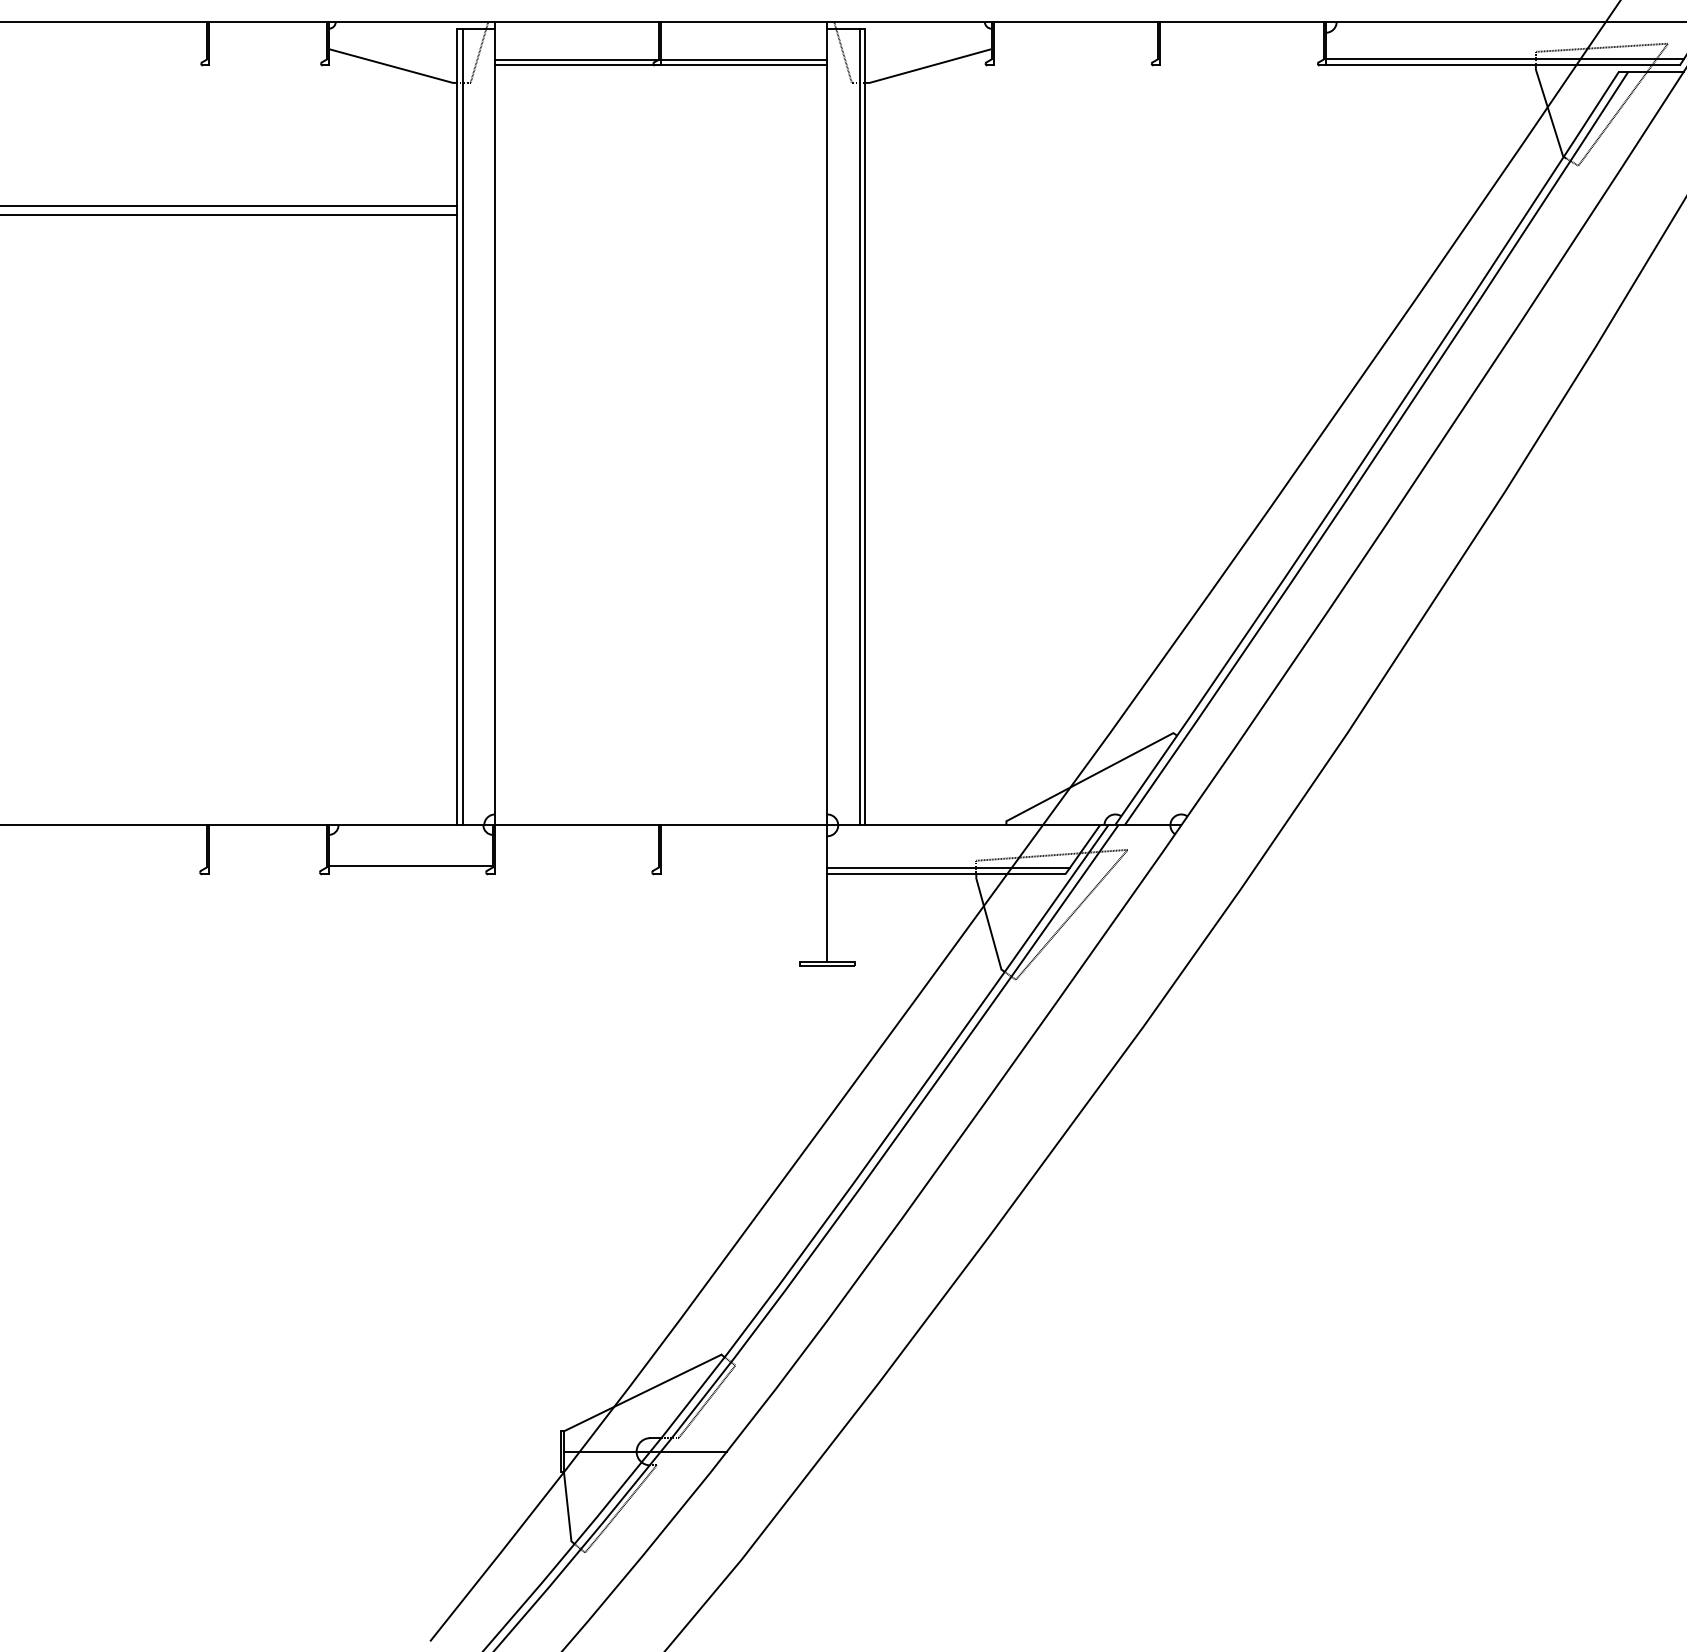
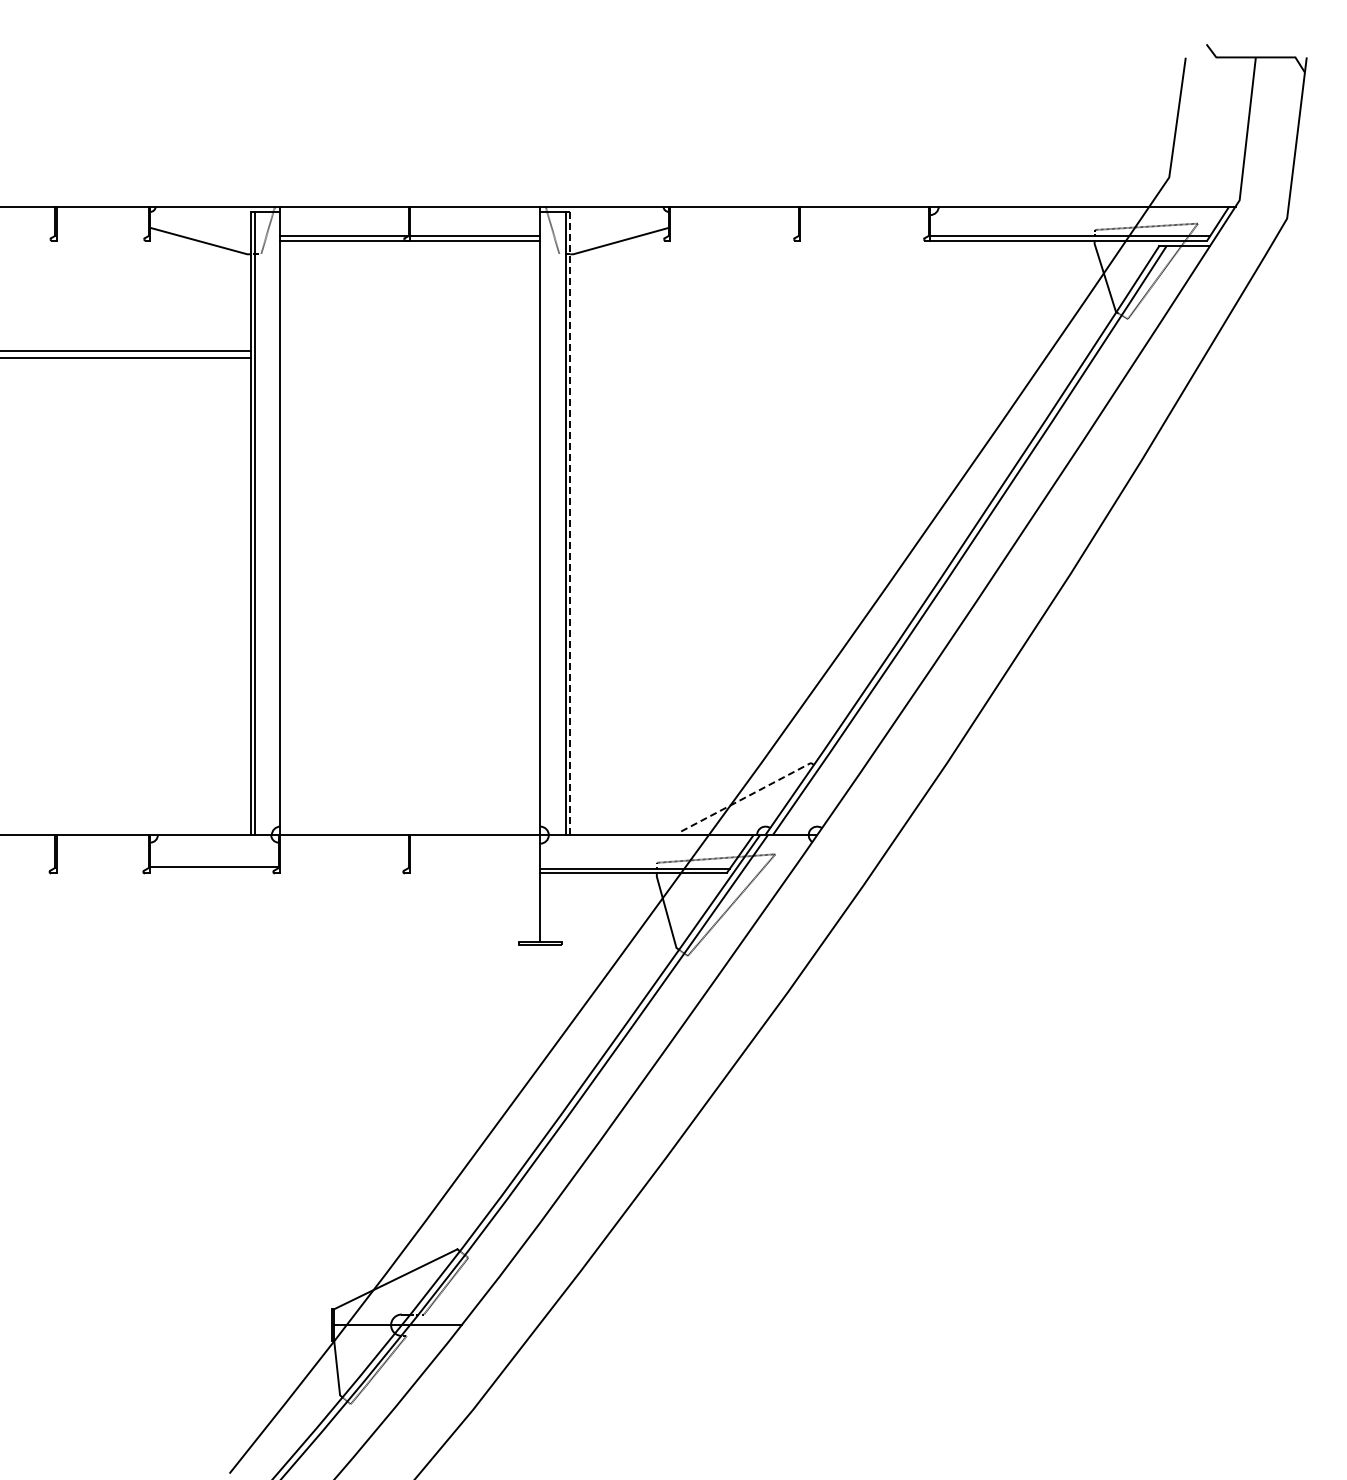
line: (865, 427) -> (570, 523), solid -> dashed
line: (1089, 777) -> (745, 797), solid -> dashed

